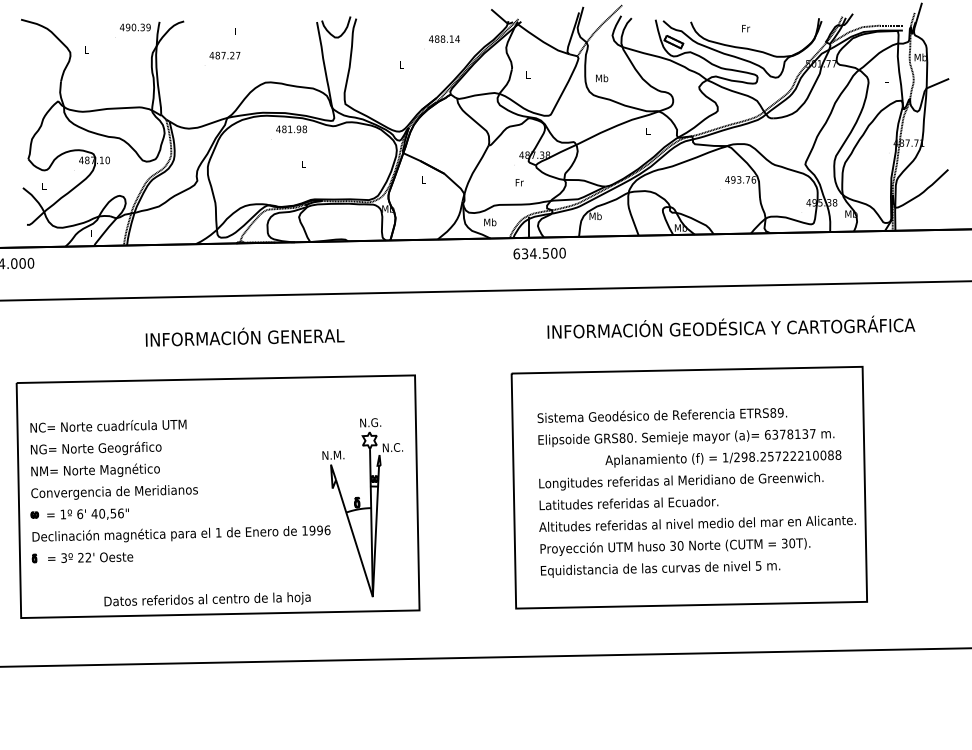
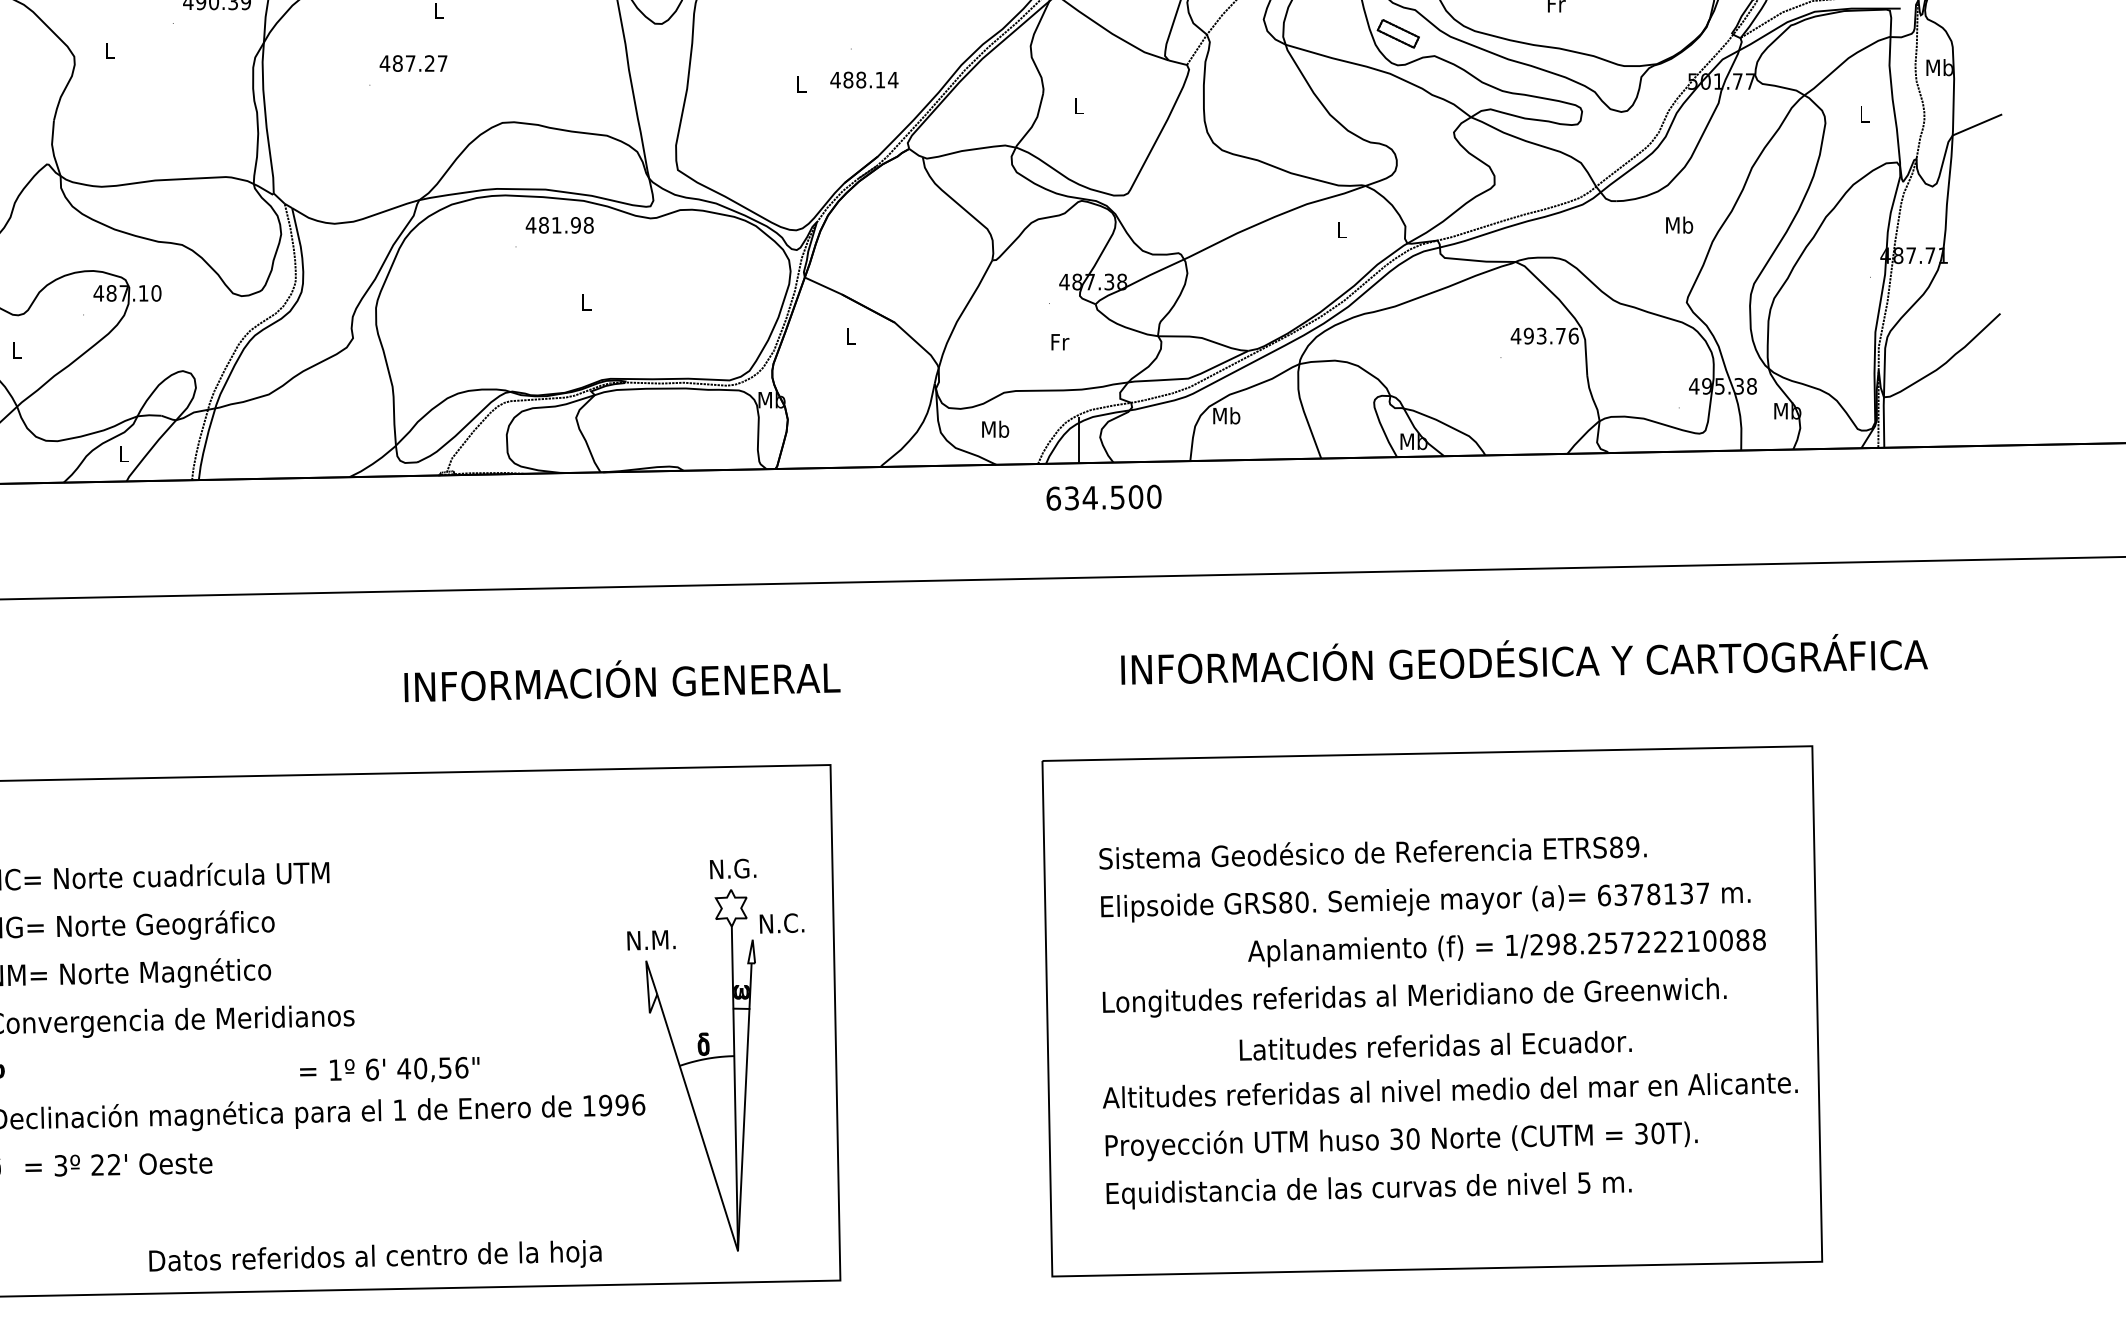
text: (444, 38) -> (864, 78), moved
text: (602, 78) -> (1680, 225), moved
text: (244, 336) -> (620, 679), moved
text: (628, 503) -> (1434, 1045), moved
text: (87, 513) -> (388, 1067), moved

